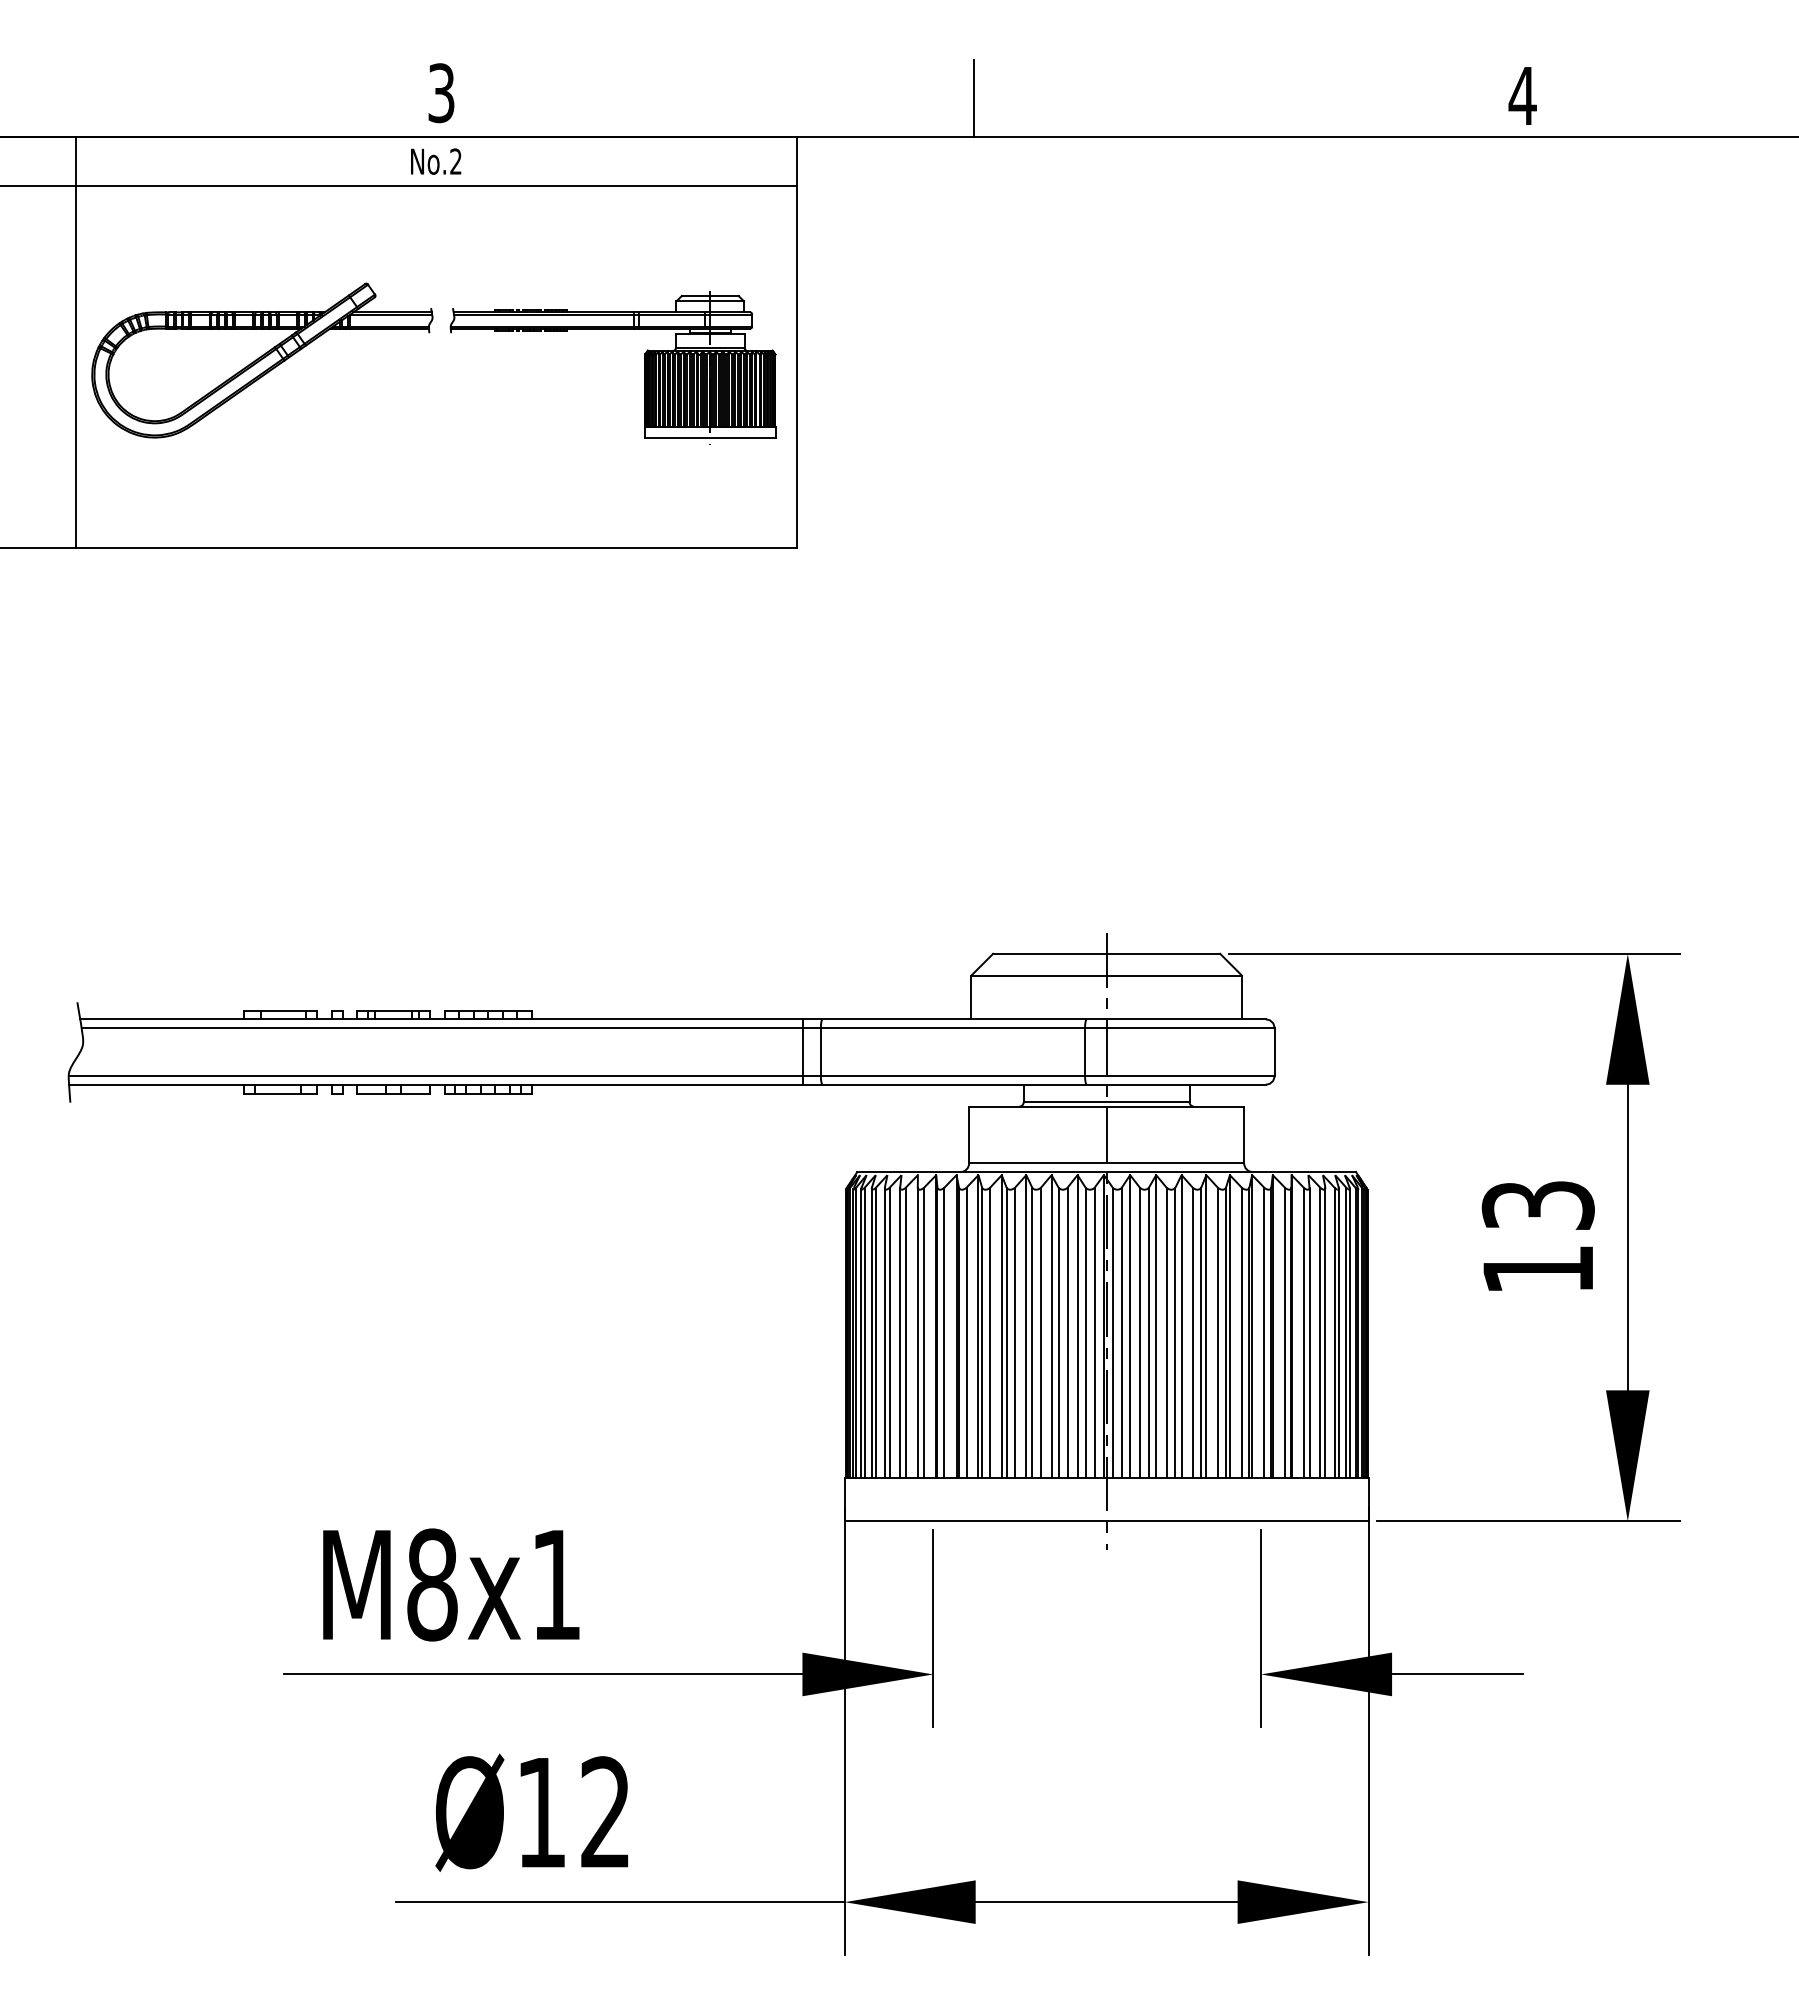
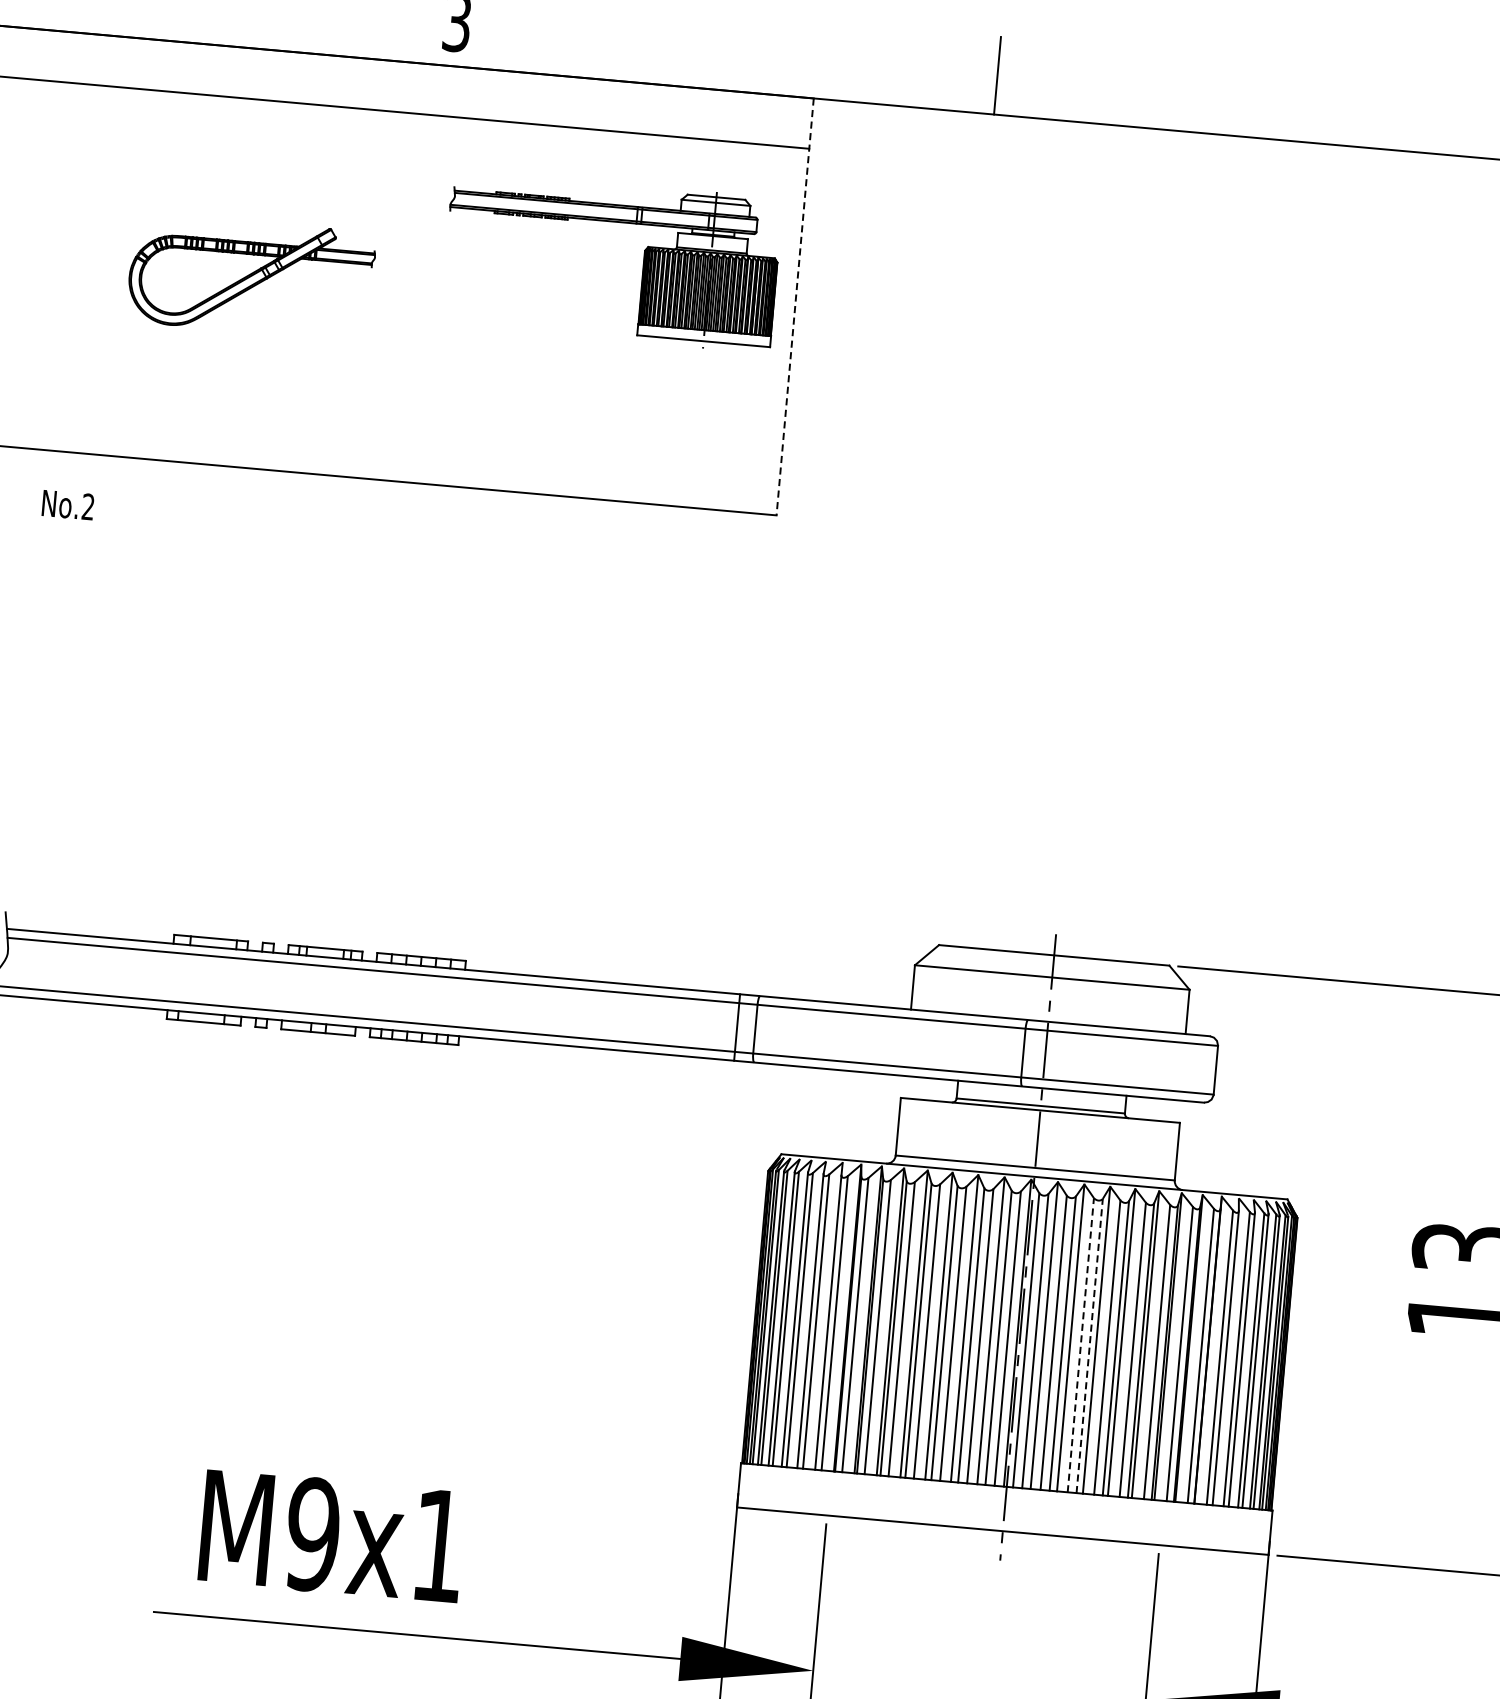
text: (436, 161) -> (68, 505), moved
line: (75, 341) -> (63, 240), removed
line: (796, 342) -> (794, 307), solid -> dashed
part: (262, 360) -> (251, 276), size x0.7
part: (644, 367) -> (643, 263), moved
line: (1166, 1332) -> (1080, 1345), solid -> dashed
line: (1175, 1332) -> (1089, 1345), solid -> dashed
text: (431, 1584) -> (312, 1534), M8x1 -> M9x1

